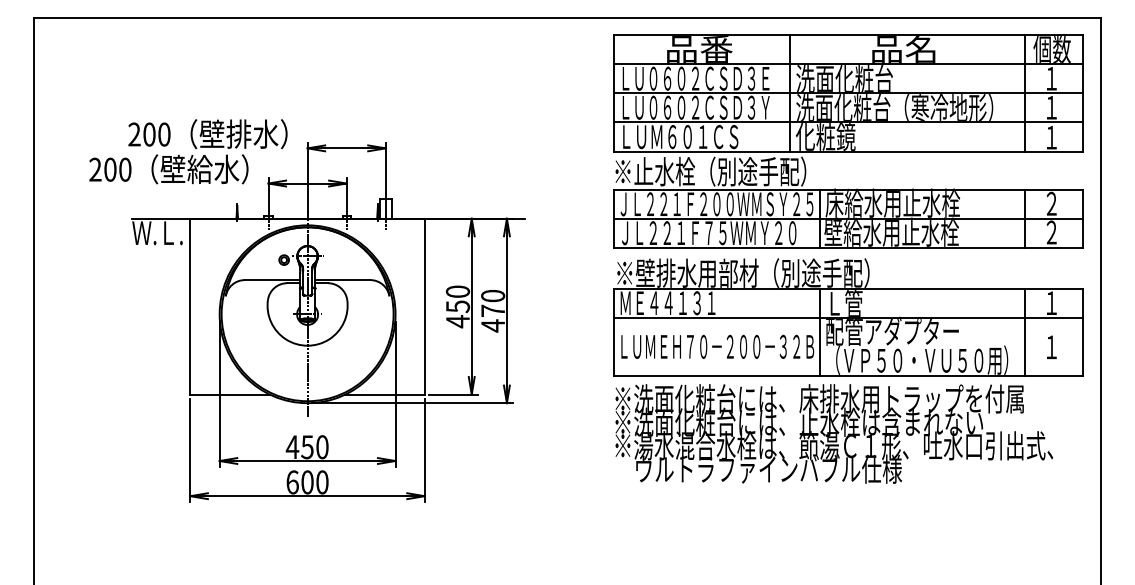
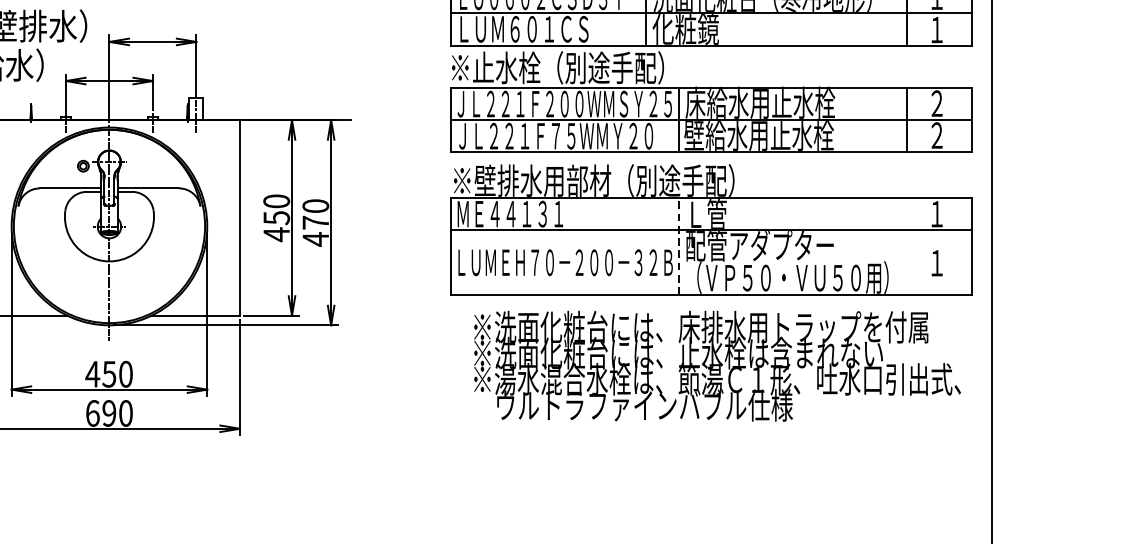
line: (1024, 331) -> (906, 245), removed
line: (819, 332) -> (678, 246), solid -> dashed
text: (834, 433) -> (717, 365), moved
text: (307, 482) -> (109, 413), 600 -> 690

